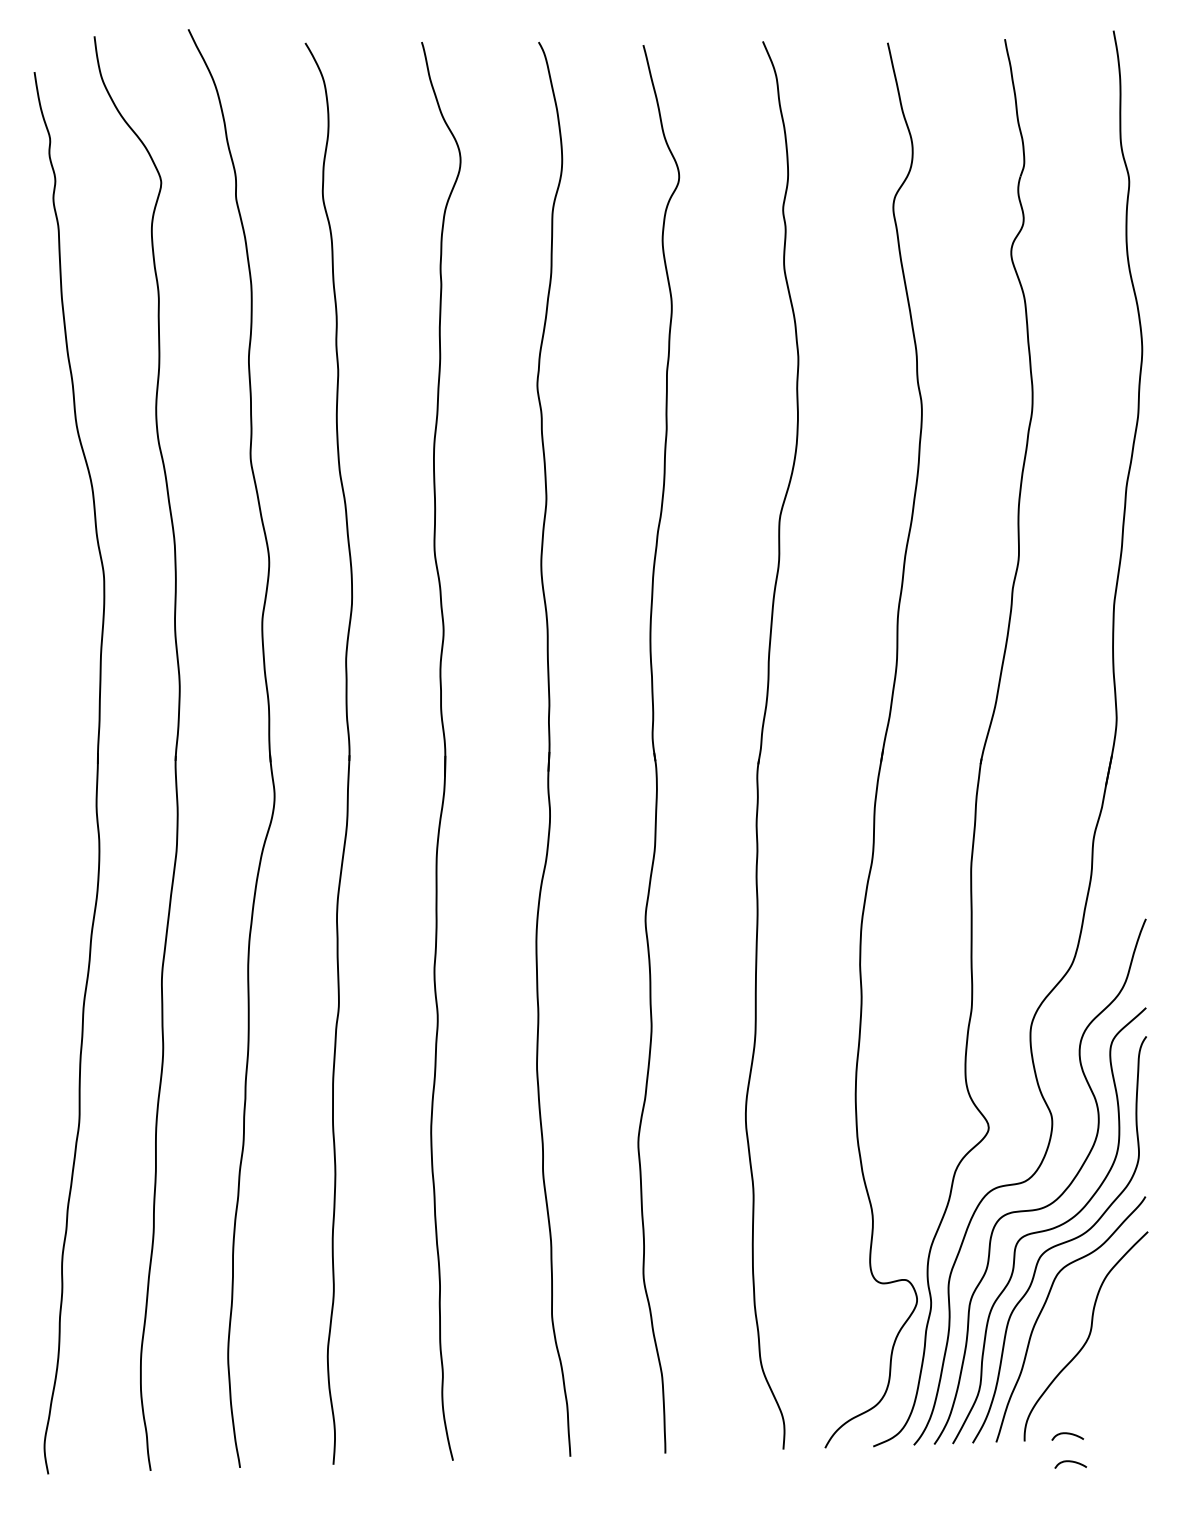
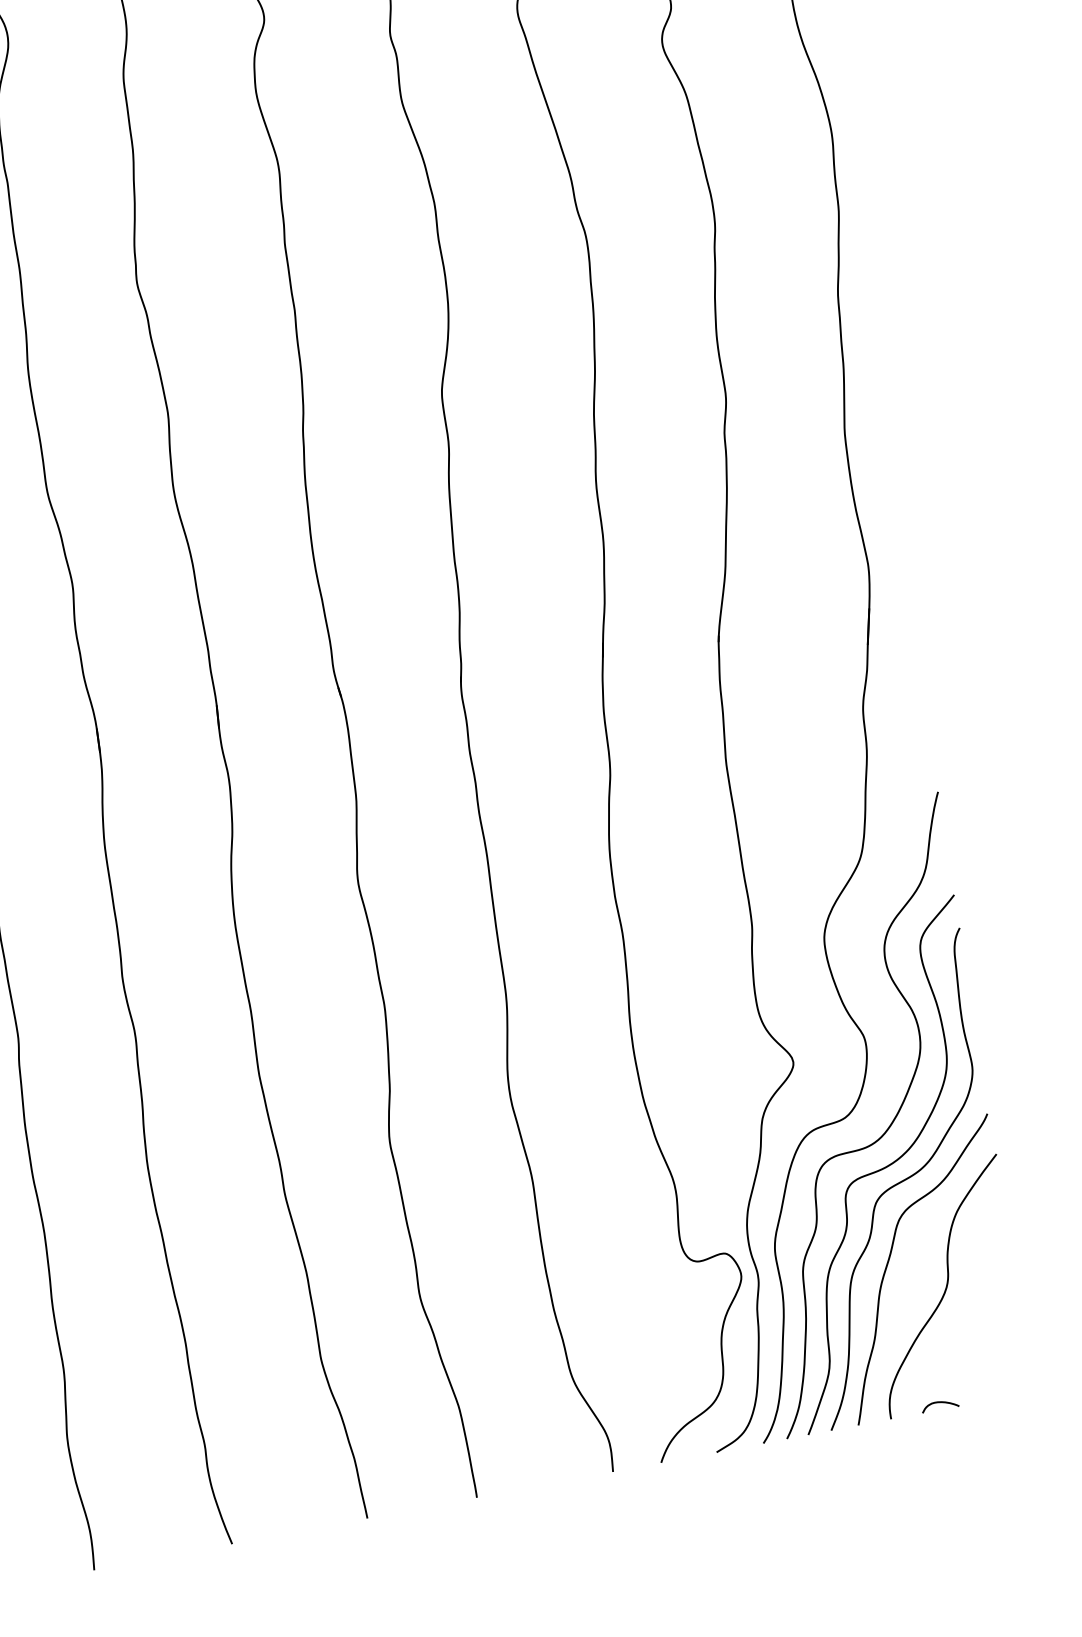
curve: (1070, 1462) -> (948, 1435), removed

